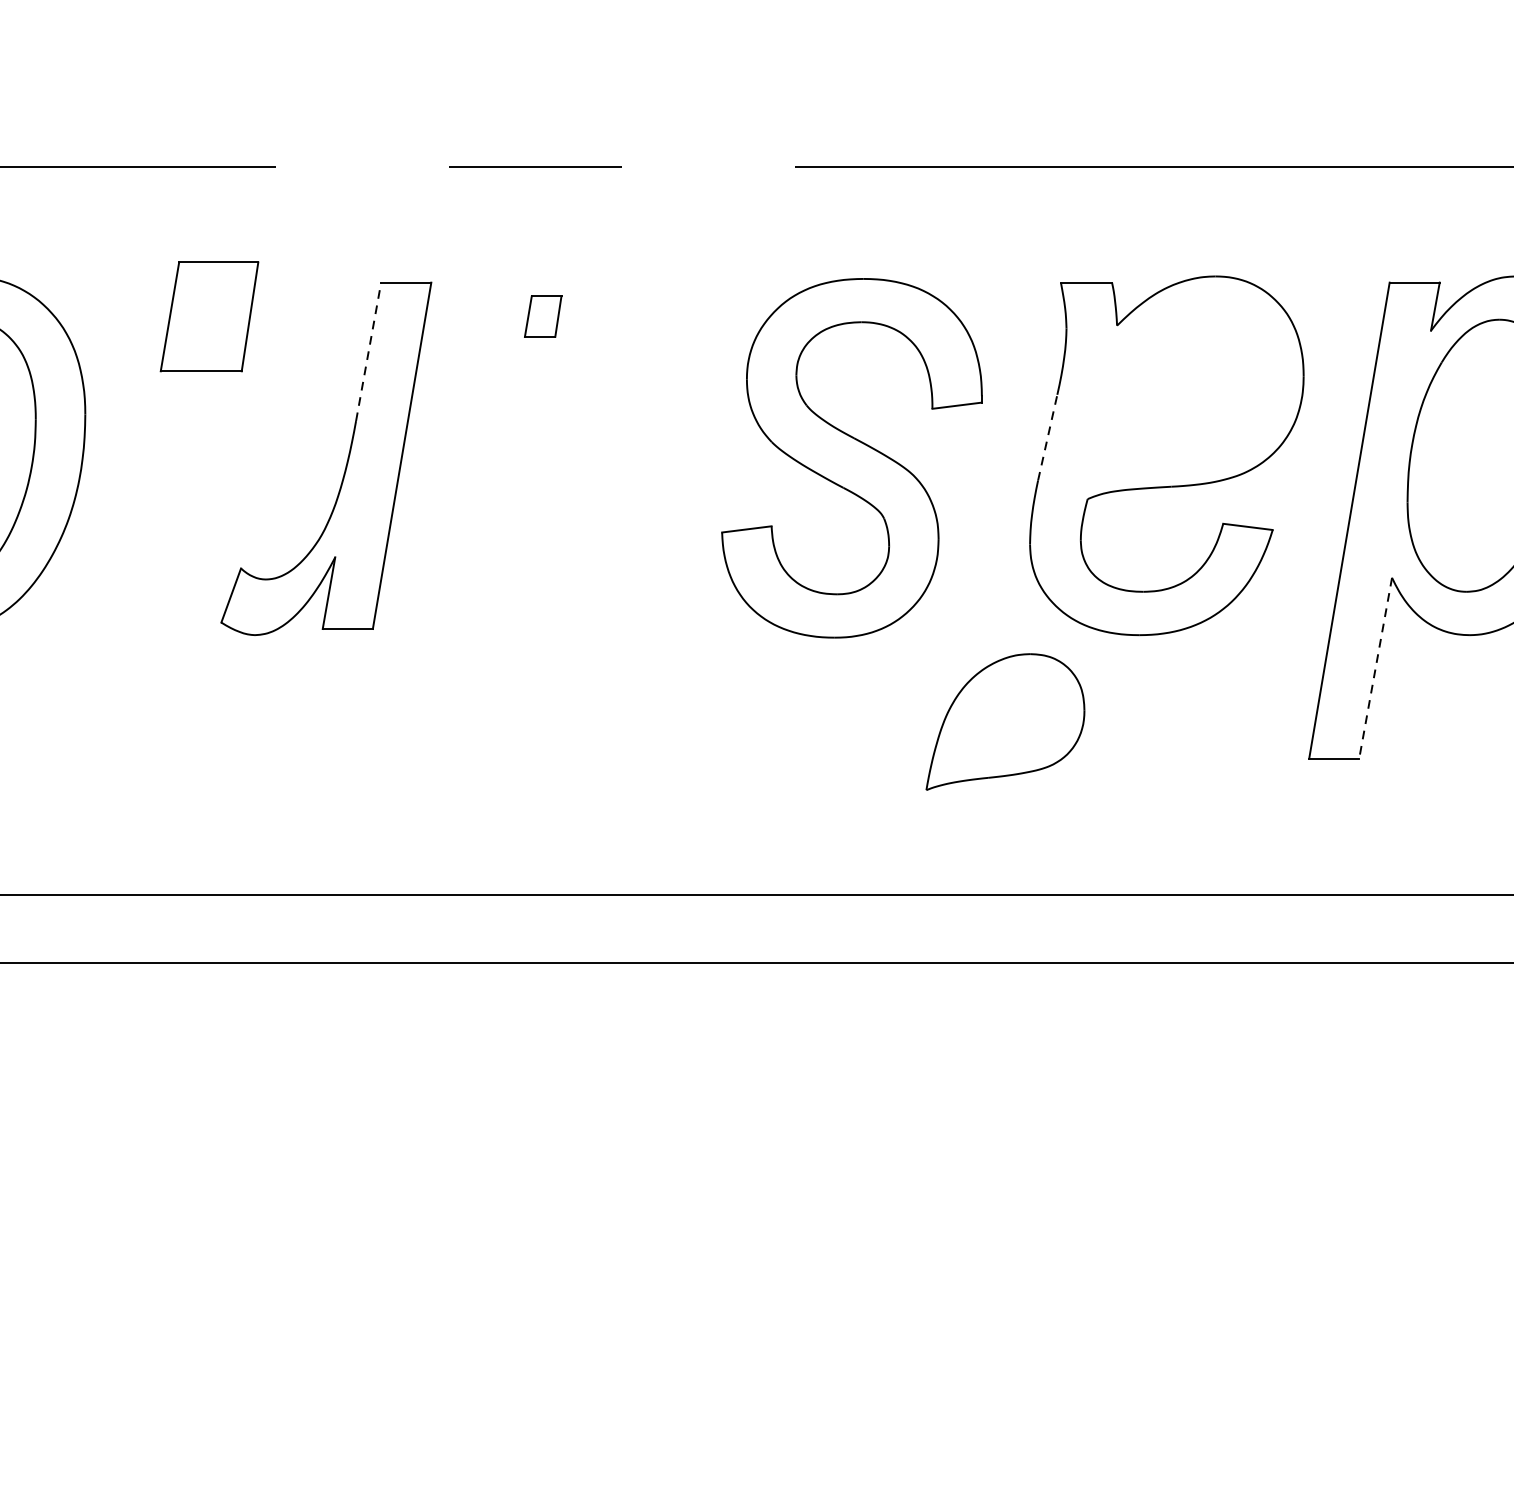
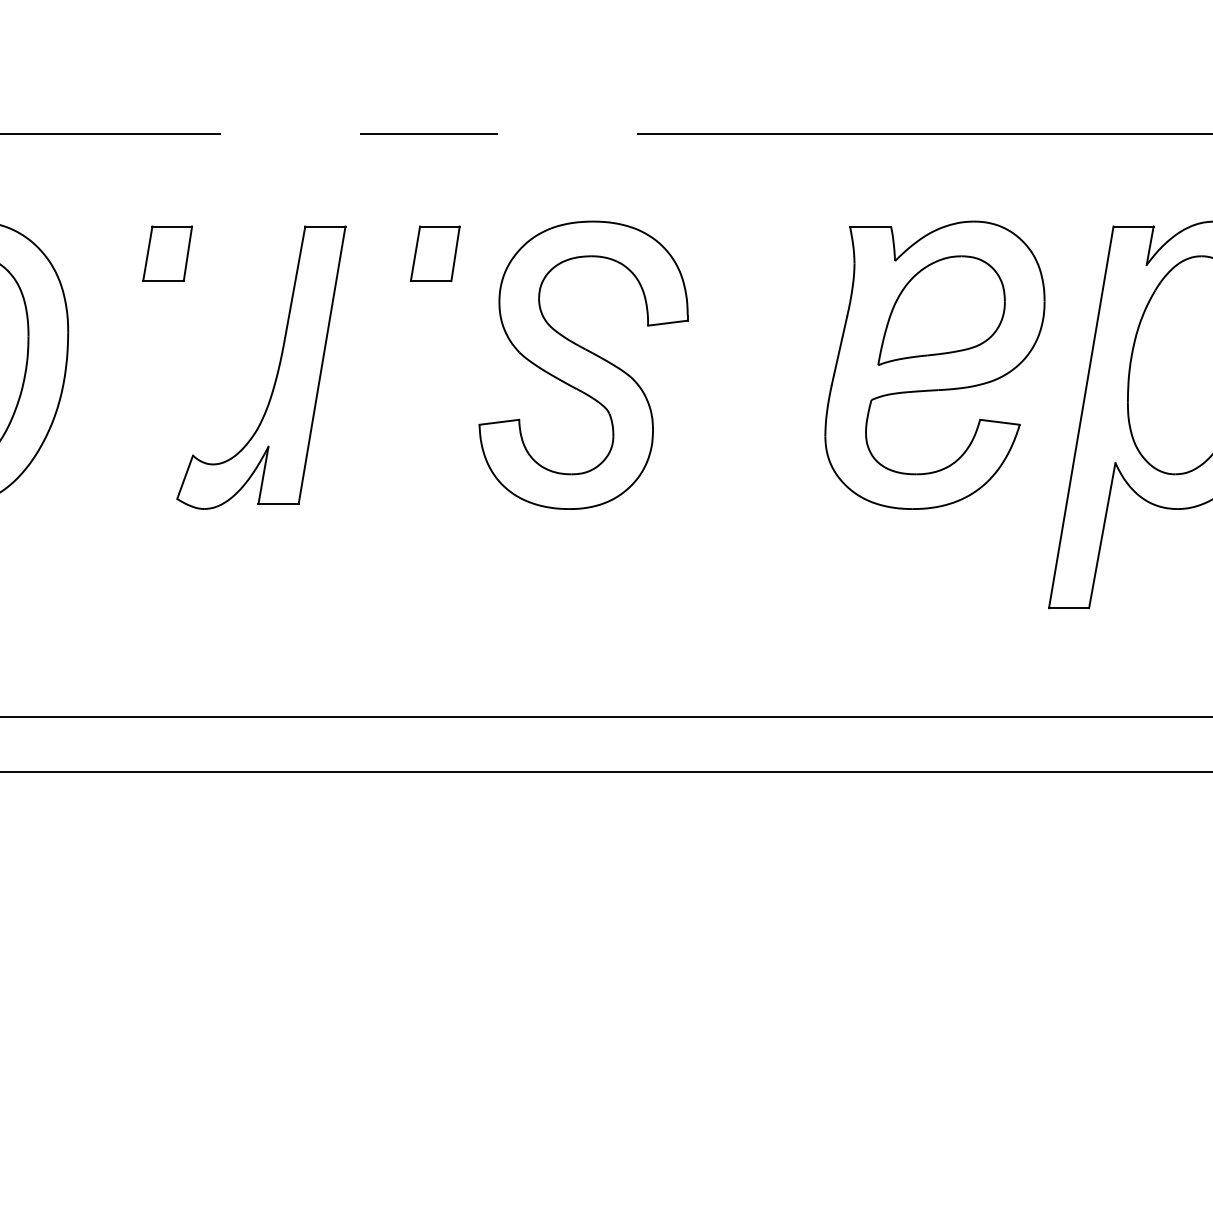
part: (209, 316) -> (167, 253), size x0.62
part: (542, 316) -> (434, 253), size x1.67
line: (368, 351) -> (295, 281), dashed -> solid
line: (1047, 437) -> (839, 350), dashed -> solid
part: (851, 457) -> (583, 364), moved
line: (1375, 668) -> (1102, 535), dashed -> solid
part: (1005, 721) -> (941, 310), moved

